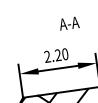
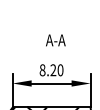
text: (68, 23) -> (55, 40), moved
text: (47, 57) -> (42, 70), 2.20 -> 8.20

